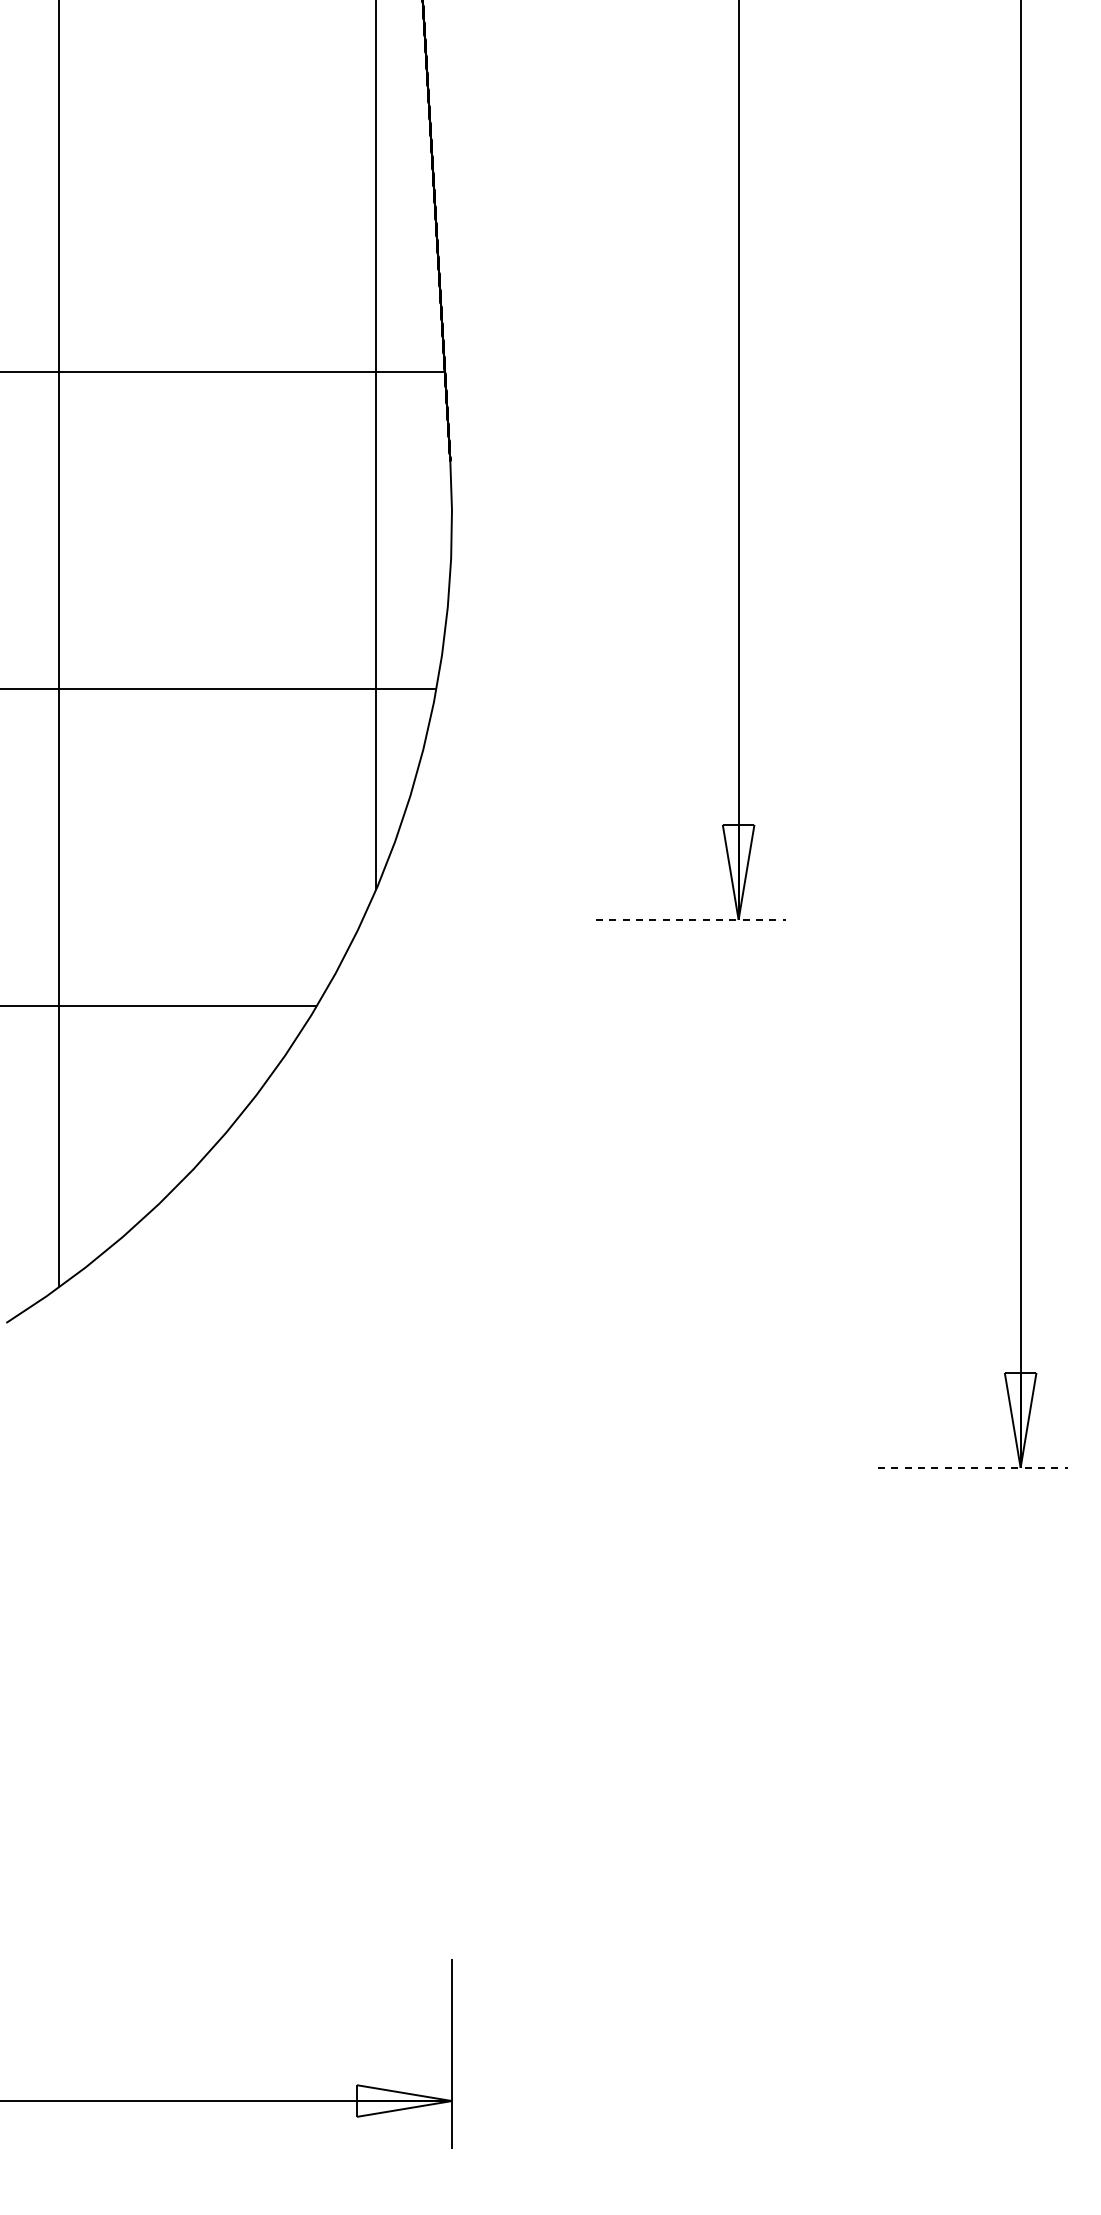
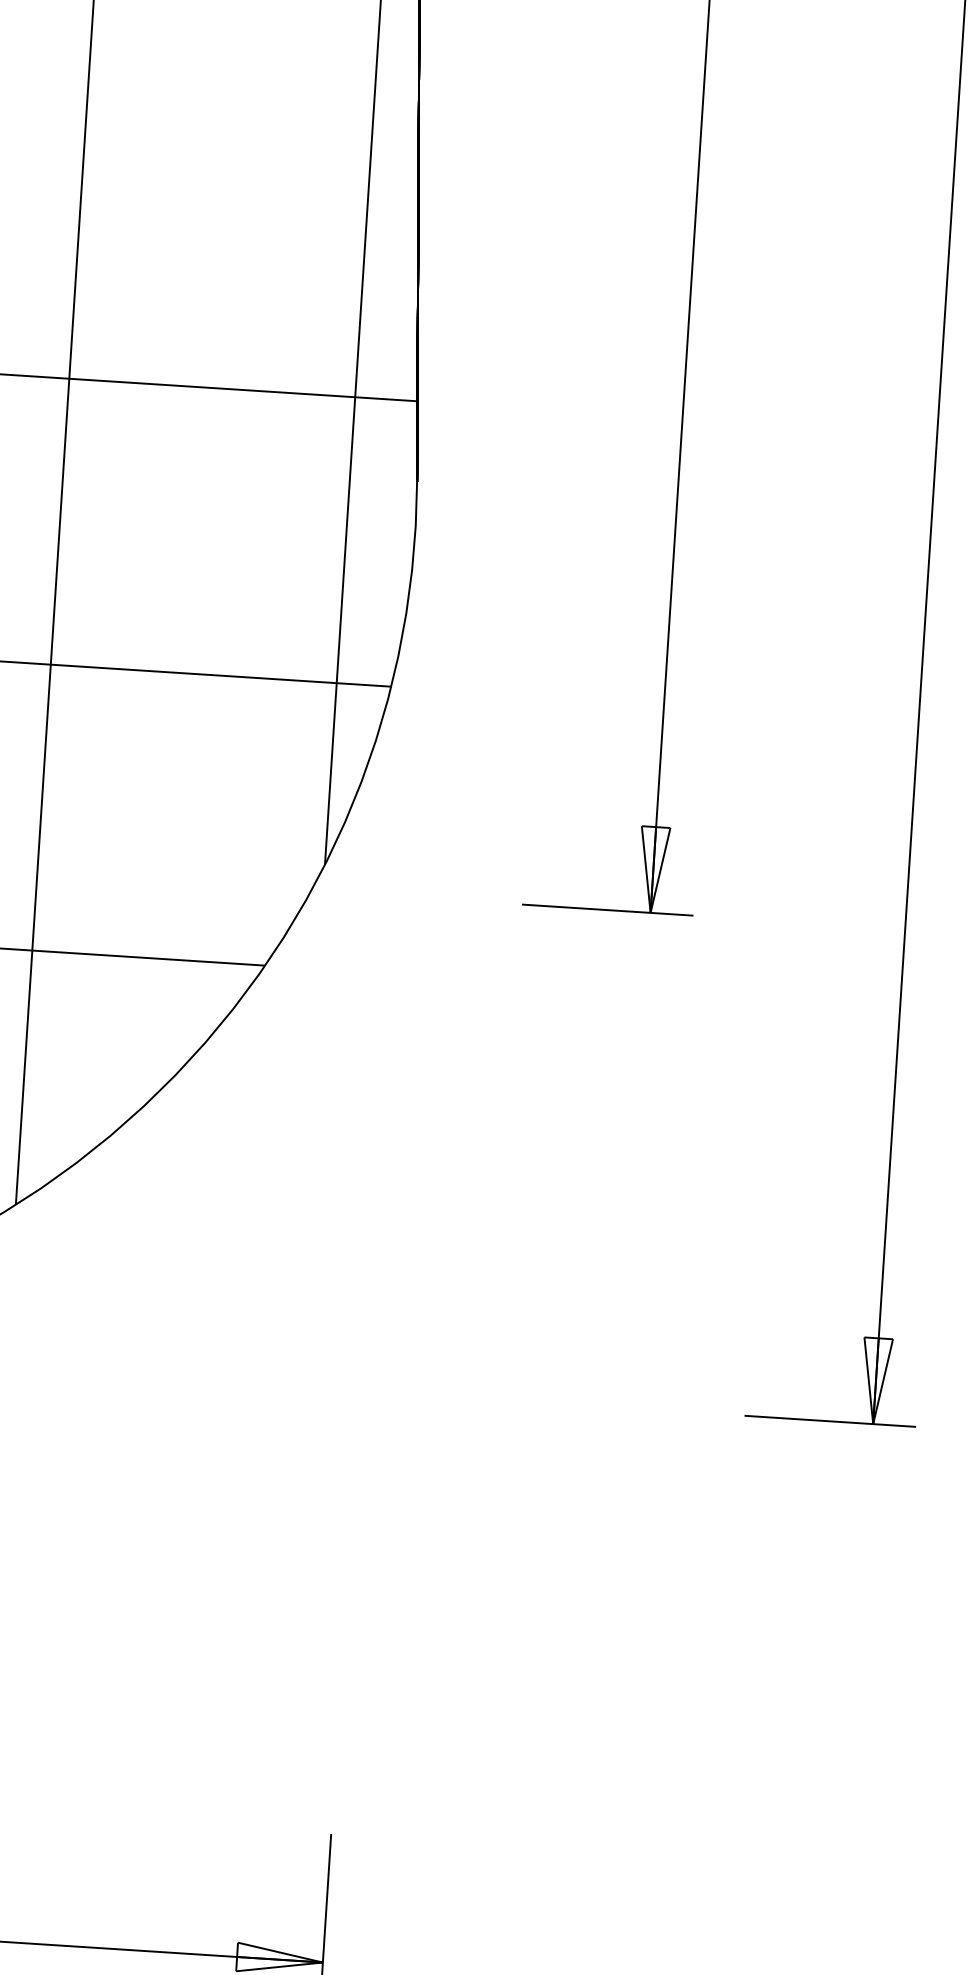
line: (691, 919) -> (608, 909), dashed -> solid
line: (973, 1467) -> (830, 1421), dashed -> solid

